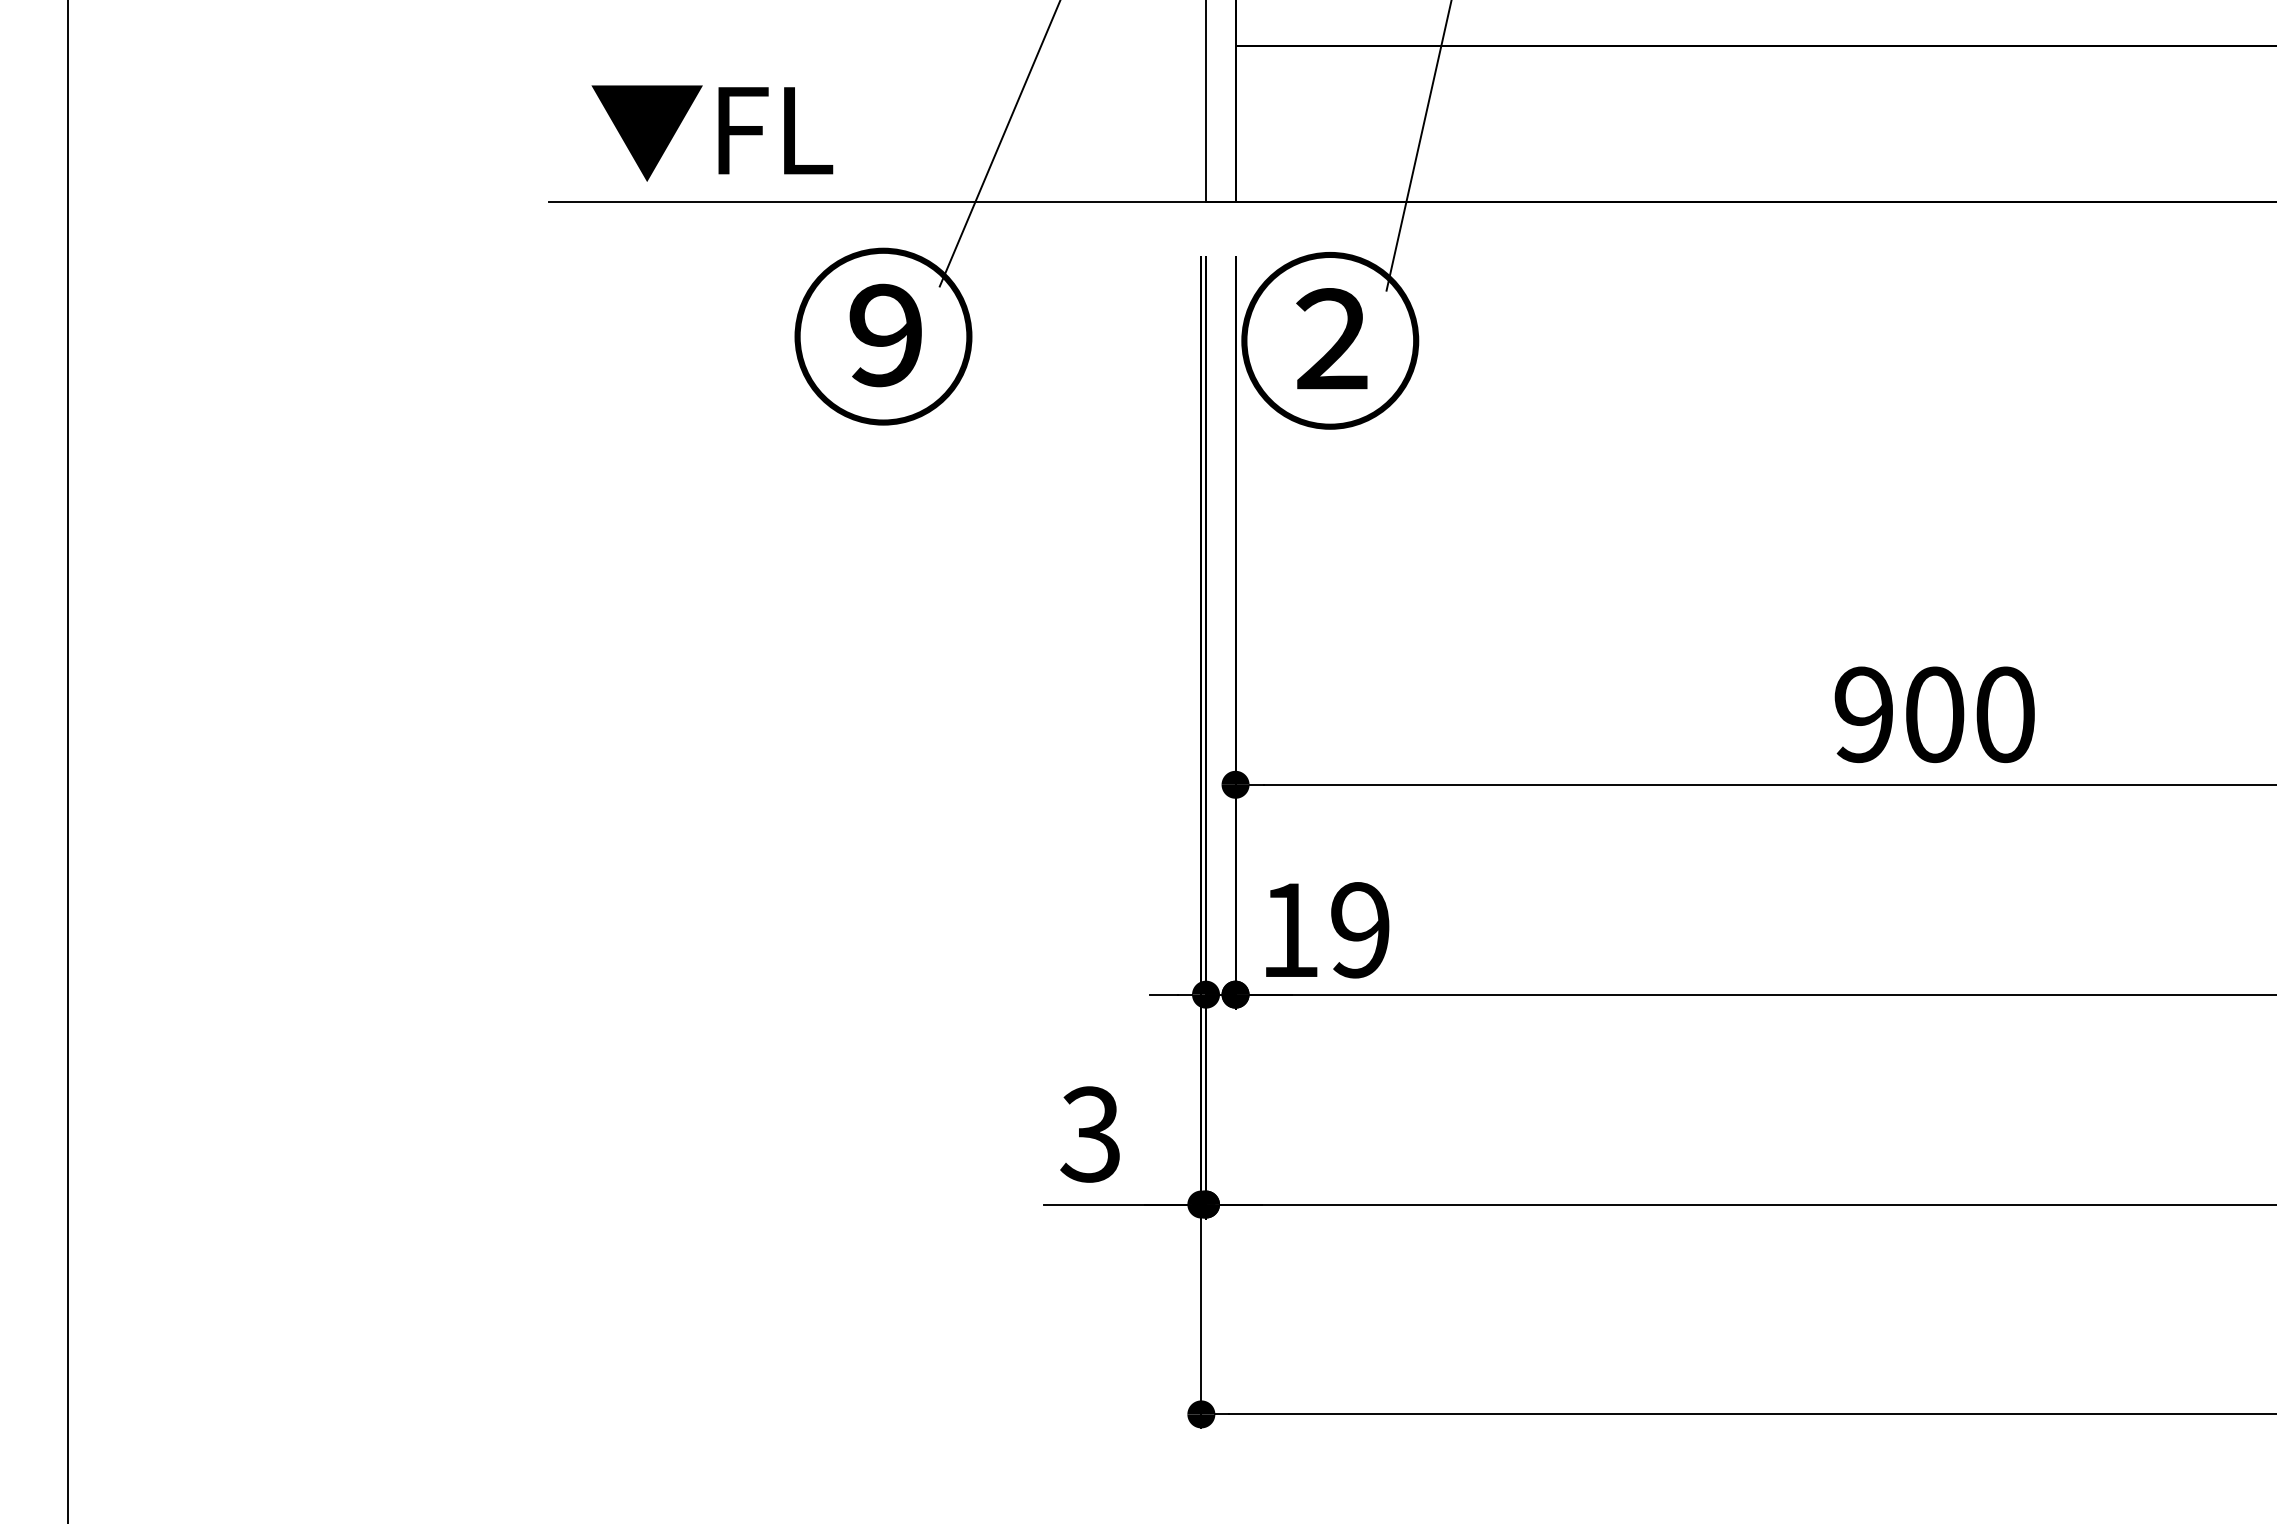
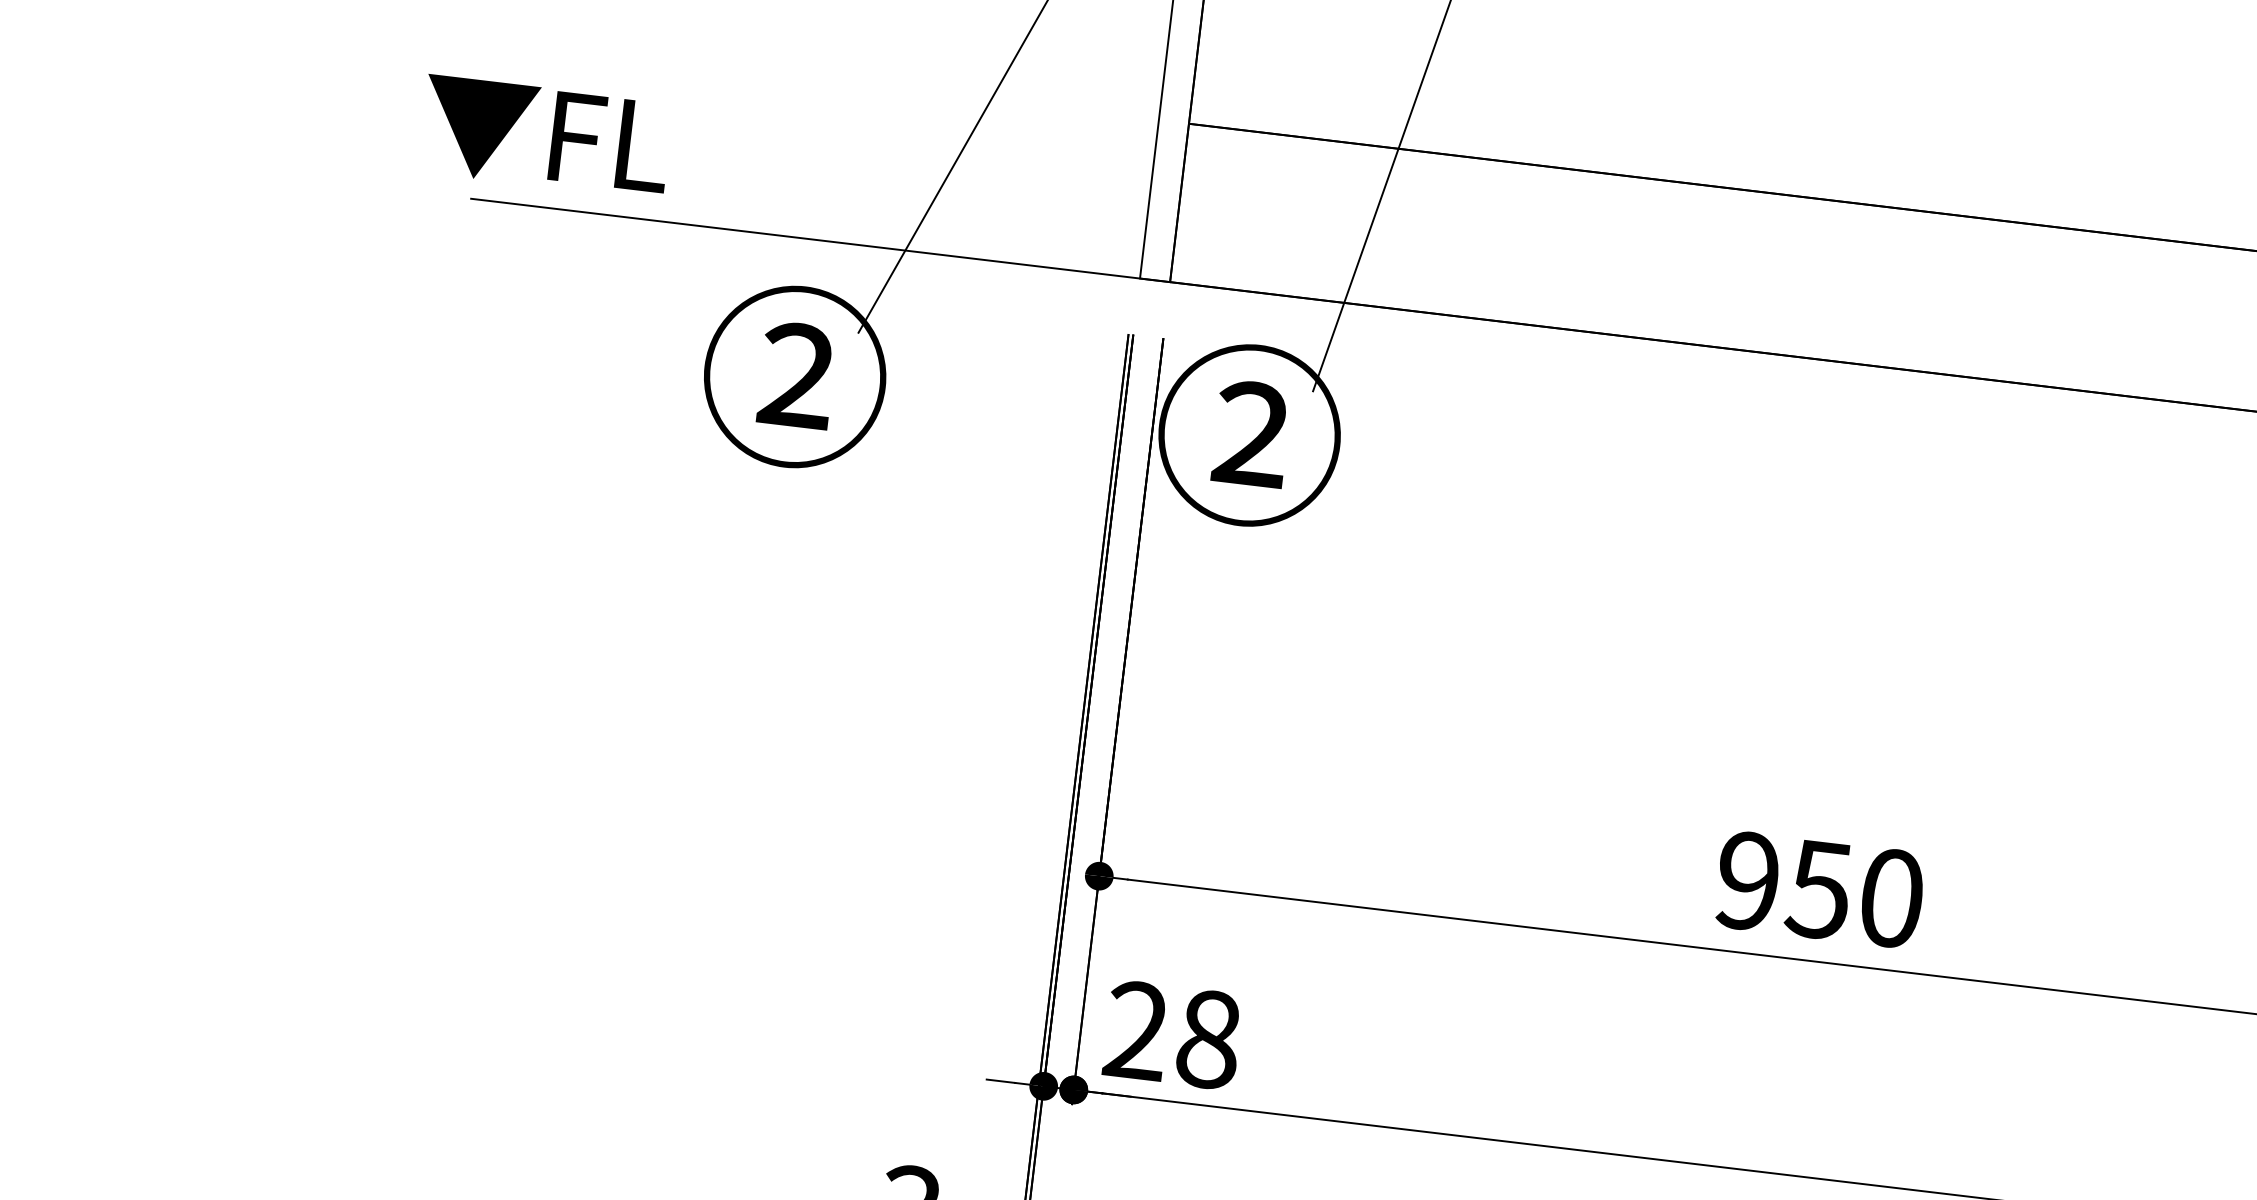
text: (712, 133) -> (545, 137), moved
text: (885, 335) -> (797, 376), ⑨ -> ②
text: (1933, 714) -> (1818, 889), 900 -> 950
text: (1325, 930) -> (1173, 1035), 19 -> 28

